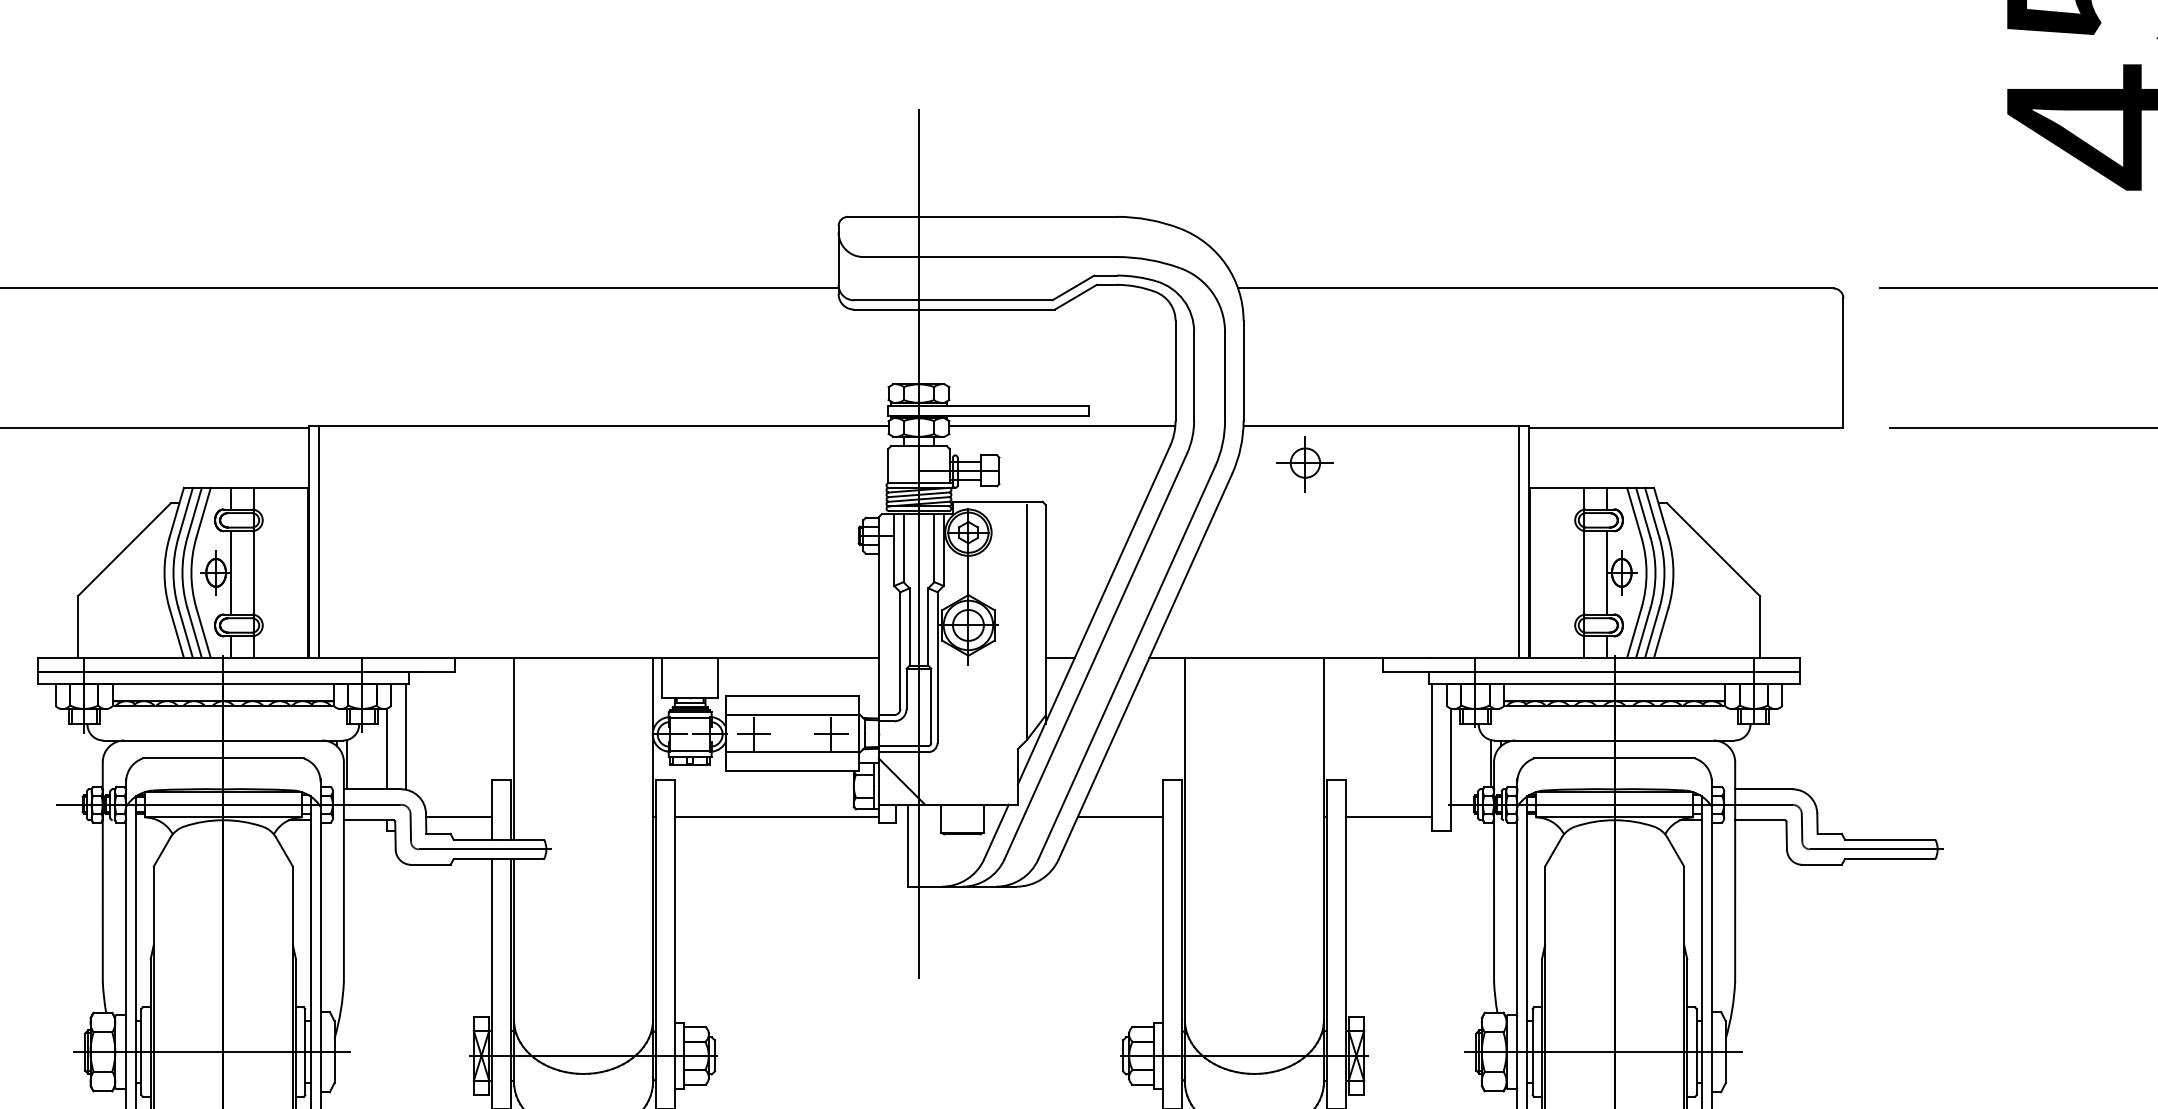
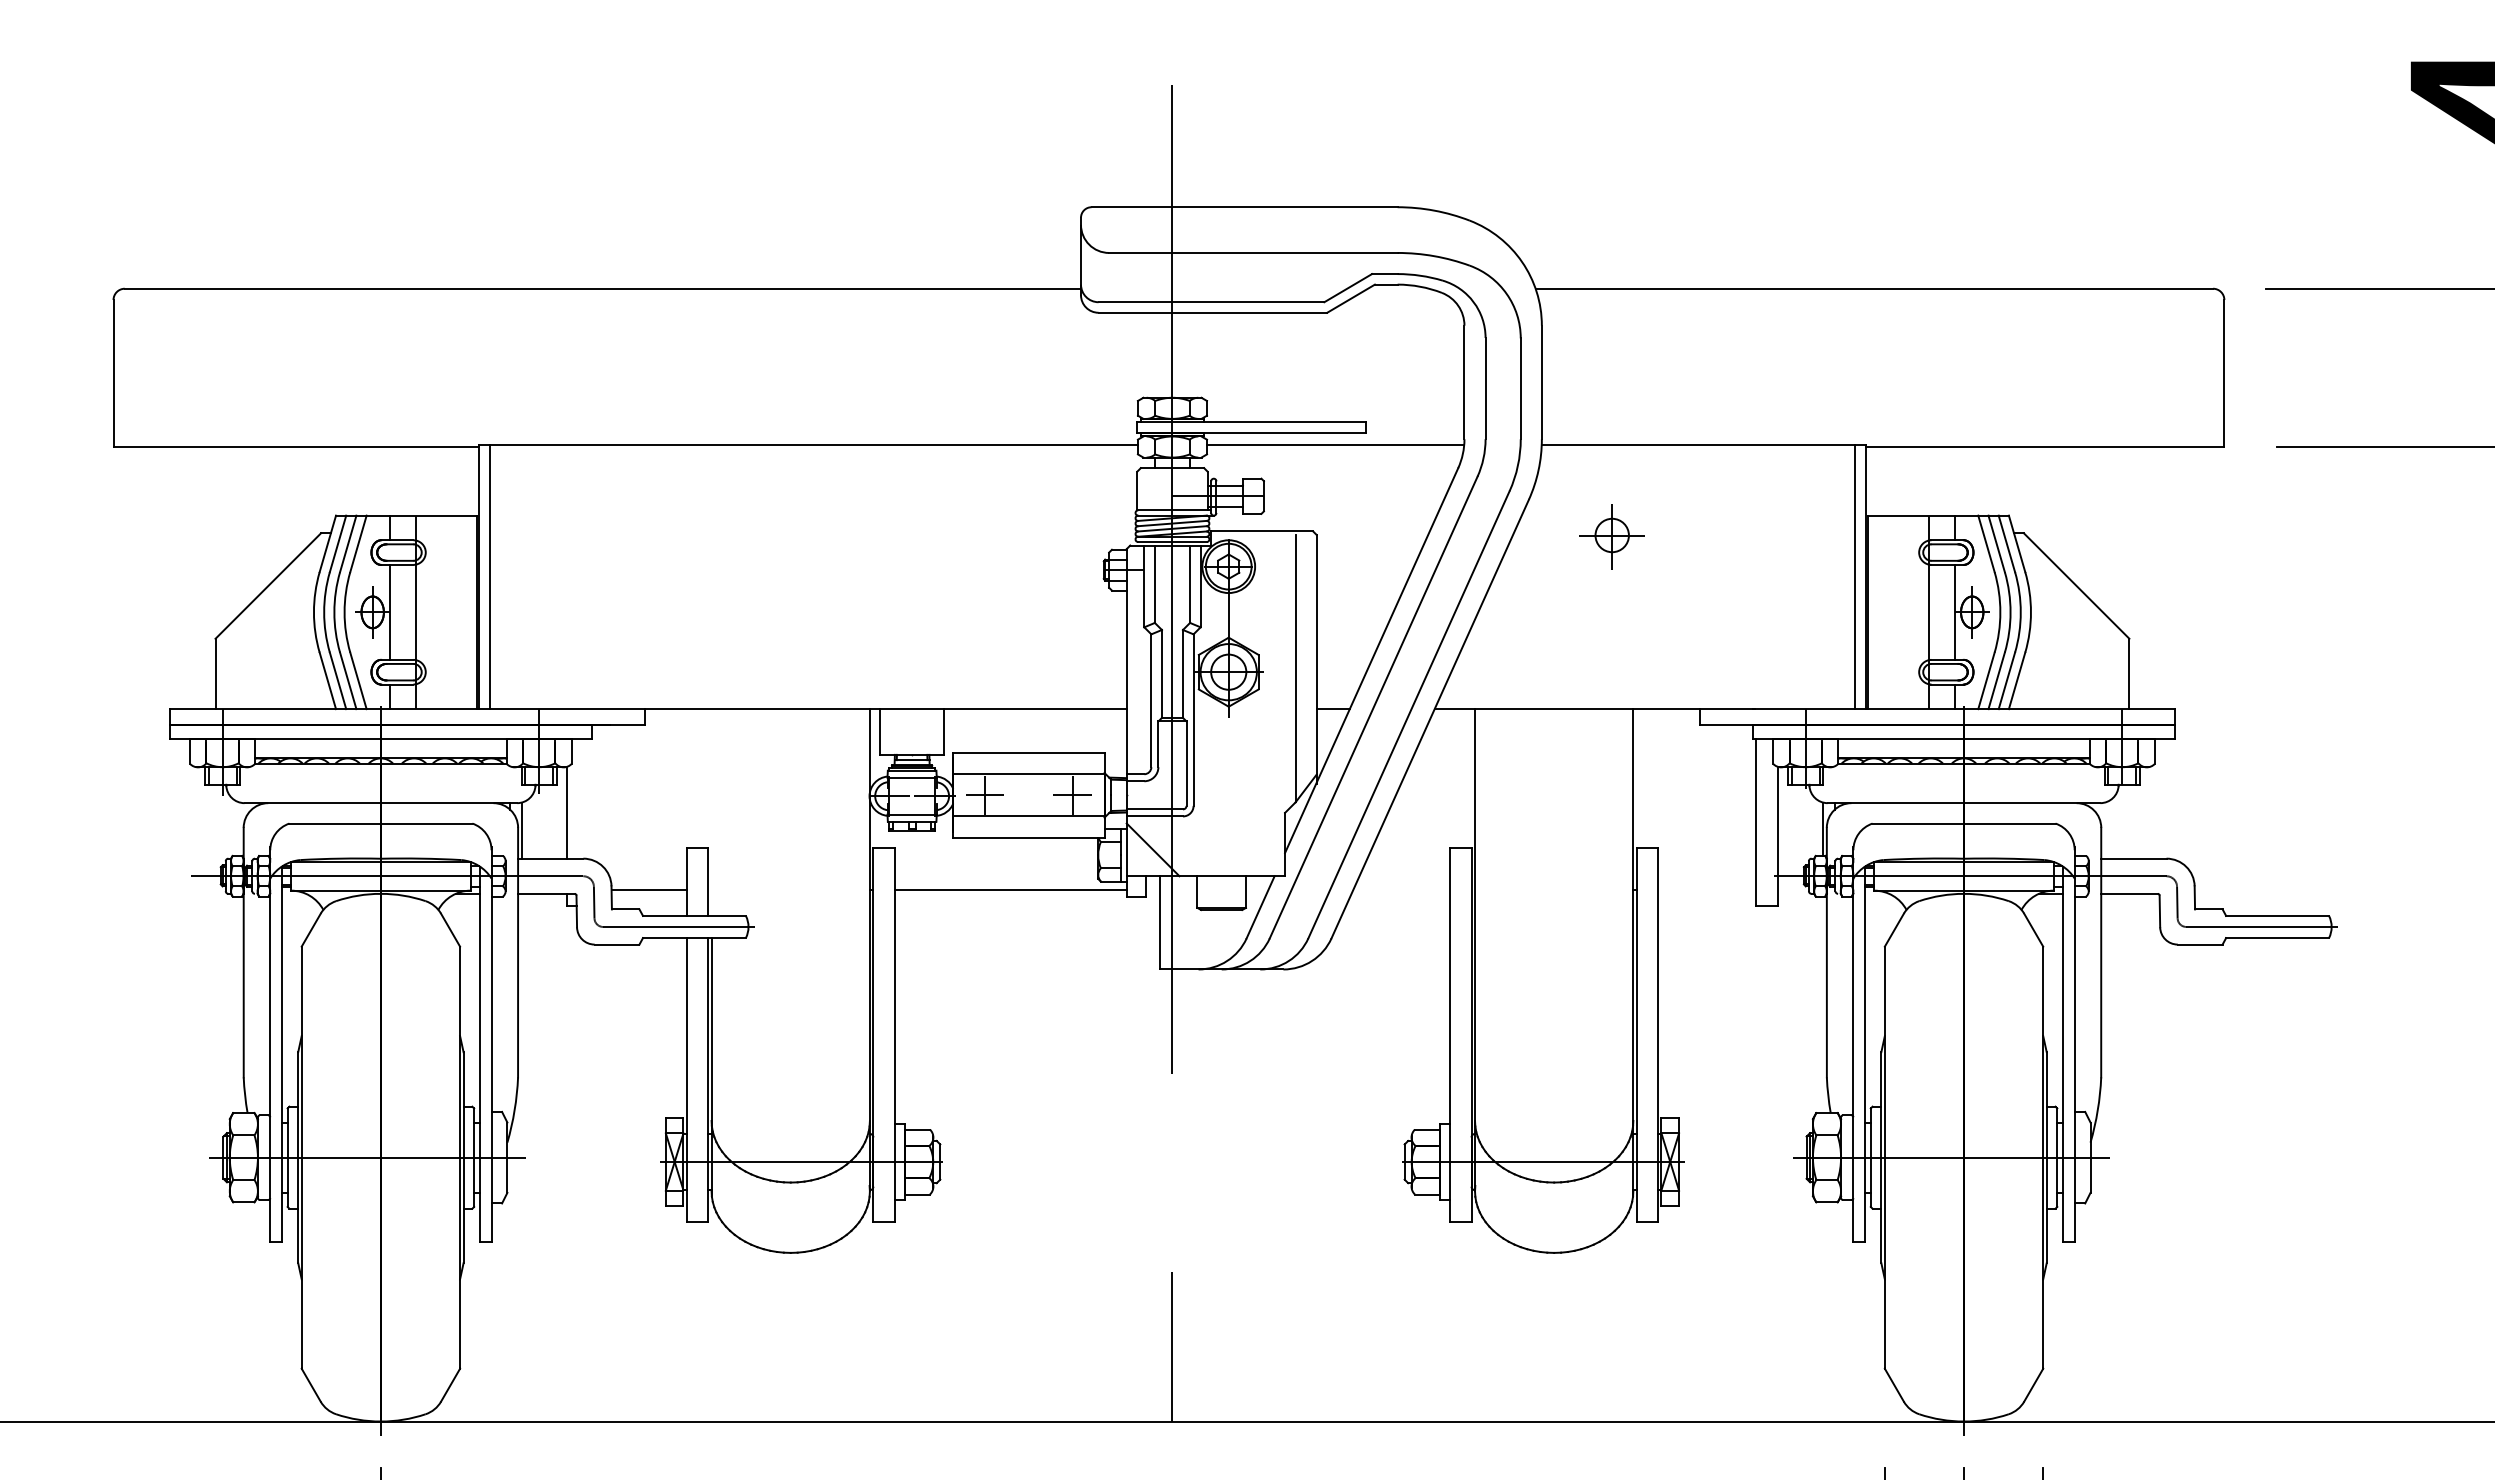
part: (1304, 464) -> (1611, 536), moved
line: (405, 736) -> (588, 798), removed
line: (513, 748) -> (711, 812), removed
line: (1120, 817) -> (1401, 890), removed
line: (1388, 817) -> (1706, 890), removed

